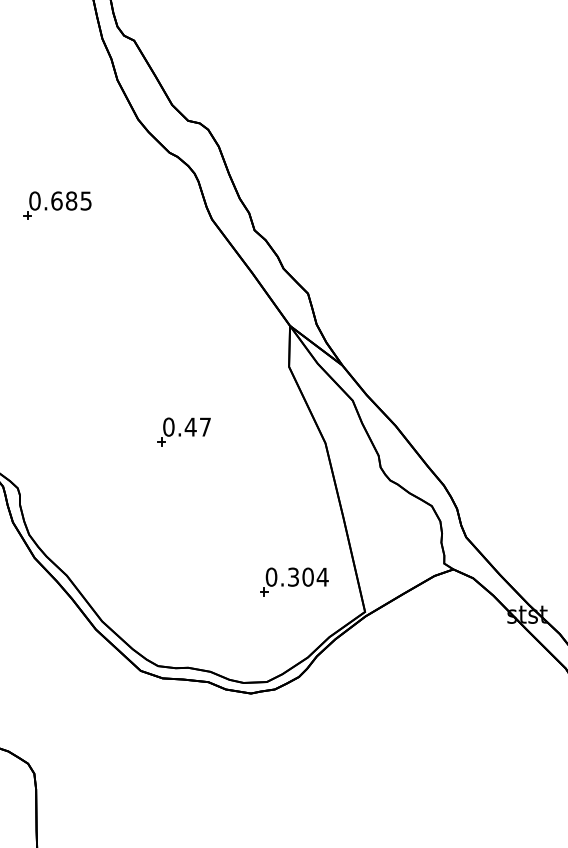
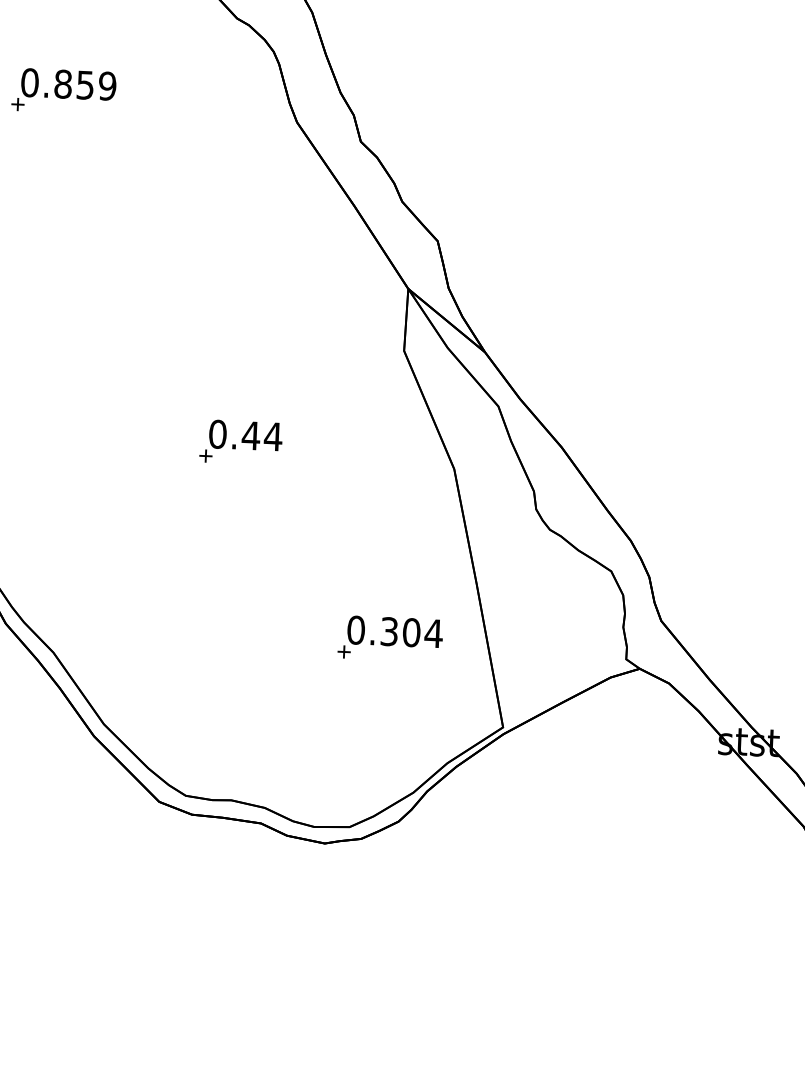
text: (71, 200) -> (85, 84), 0.685 -> 0.859
text: (205, 426) -> (273, 435), 0.47 -> 0.44
part: (294, 581) -> (390, 638), moved

